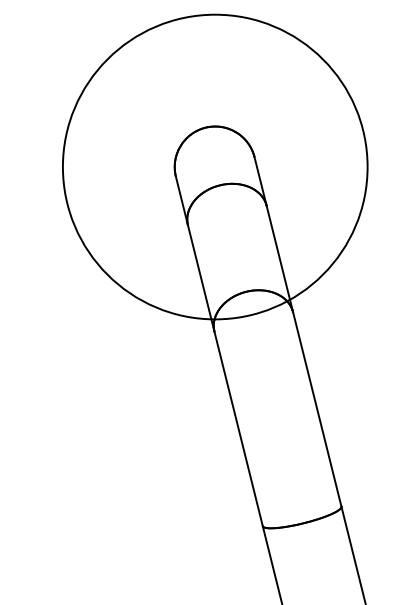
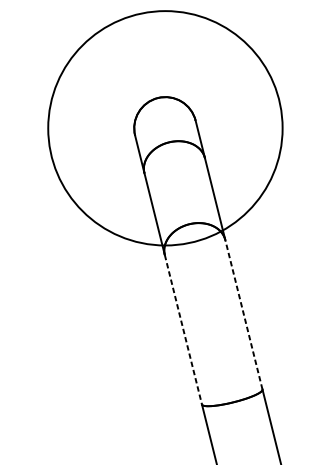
line: (317, 408) -> (244, 314), solid -> dashed
line: (238, 429) -> (183, 330), solid -> dashed

